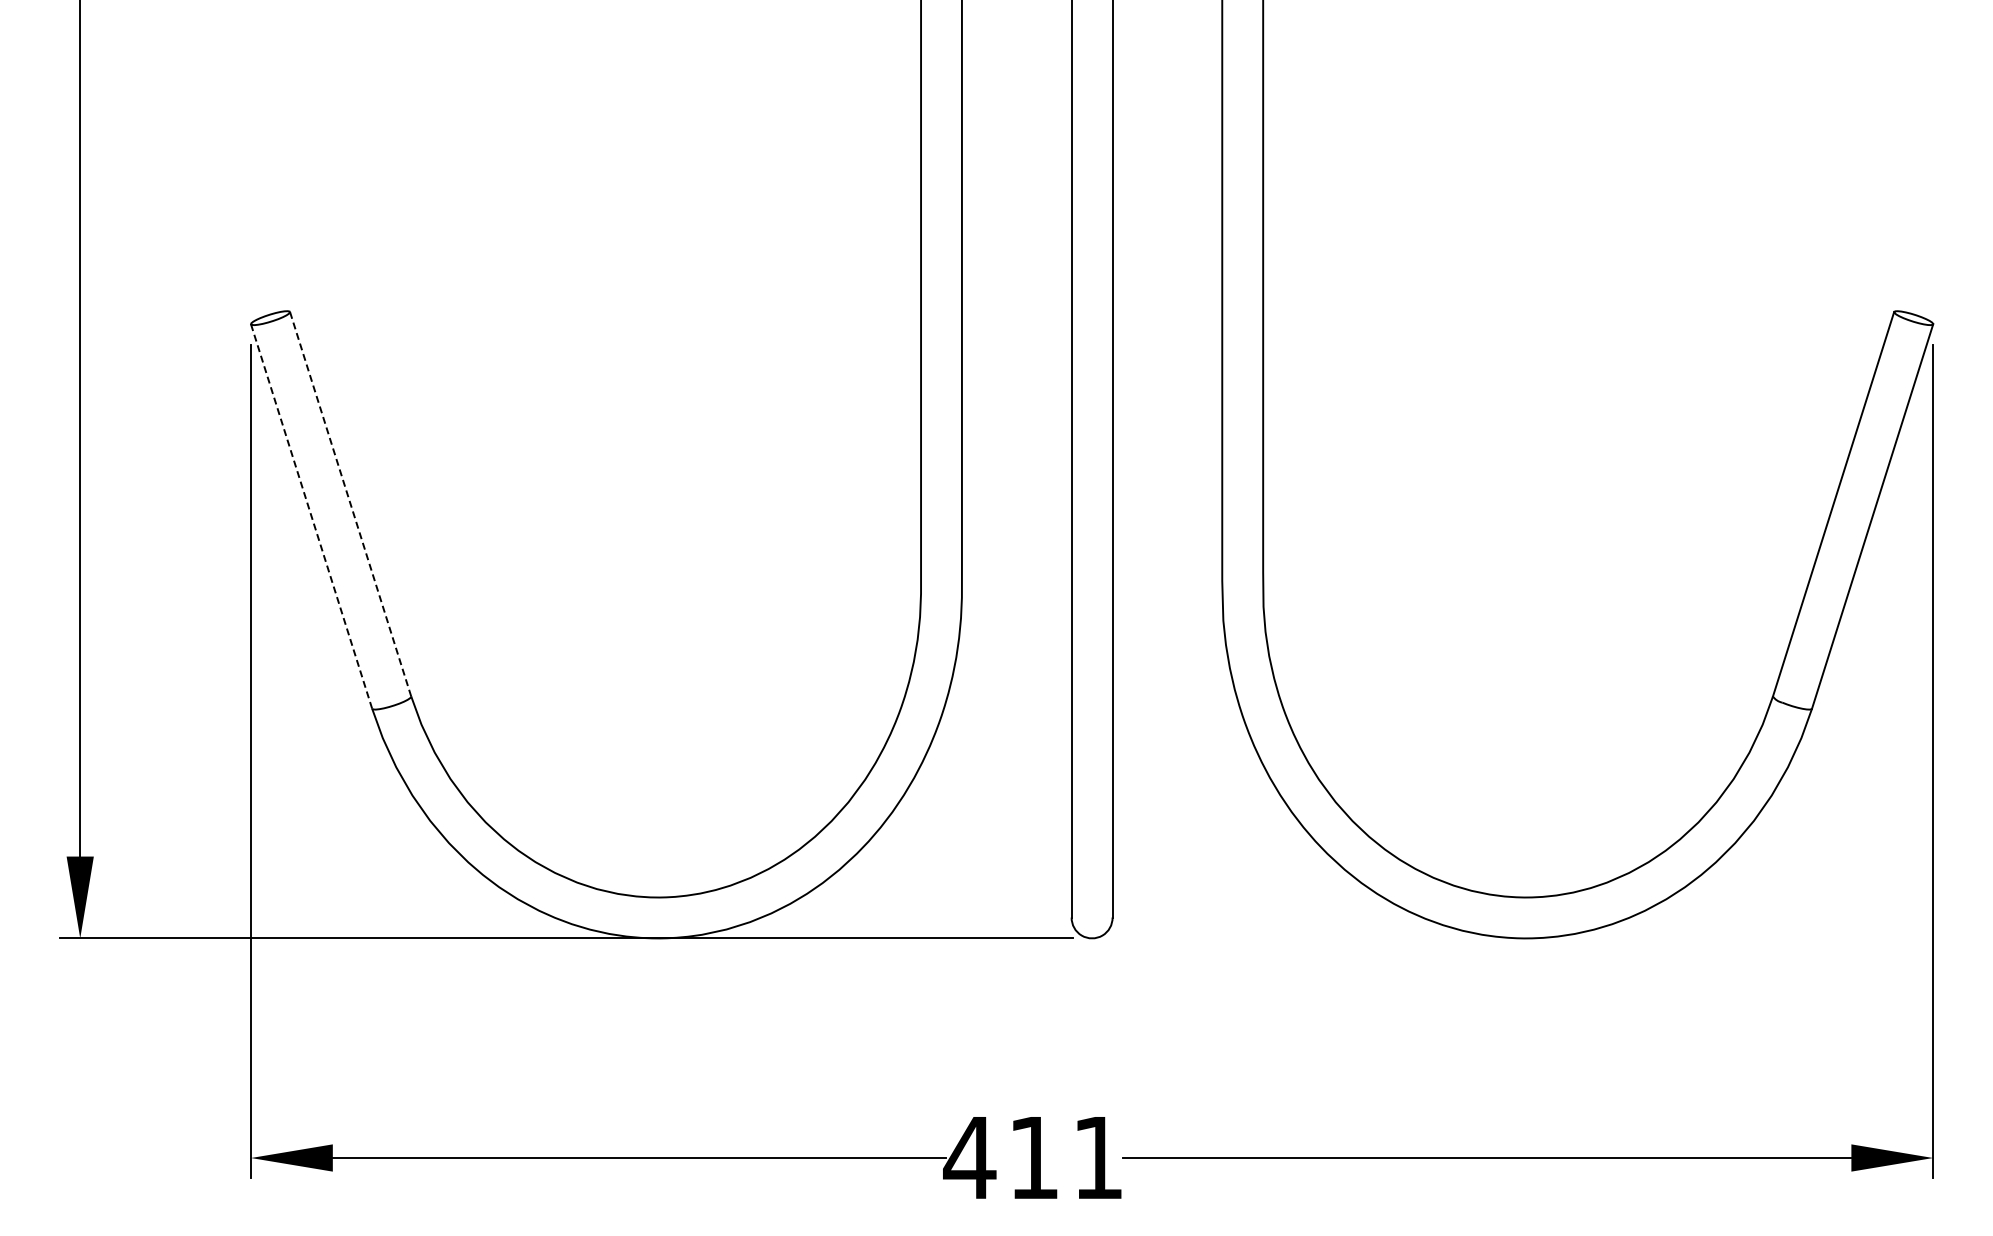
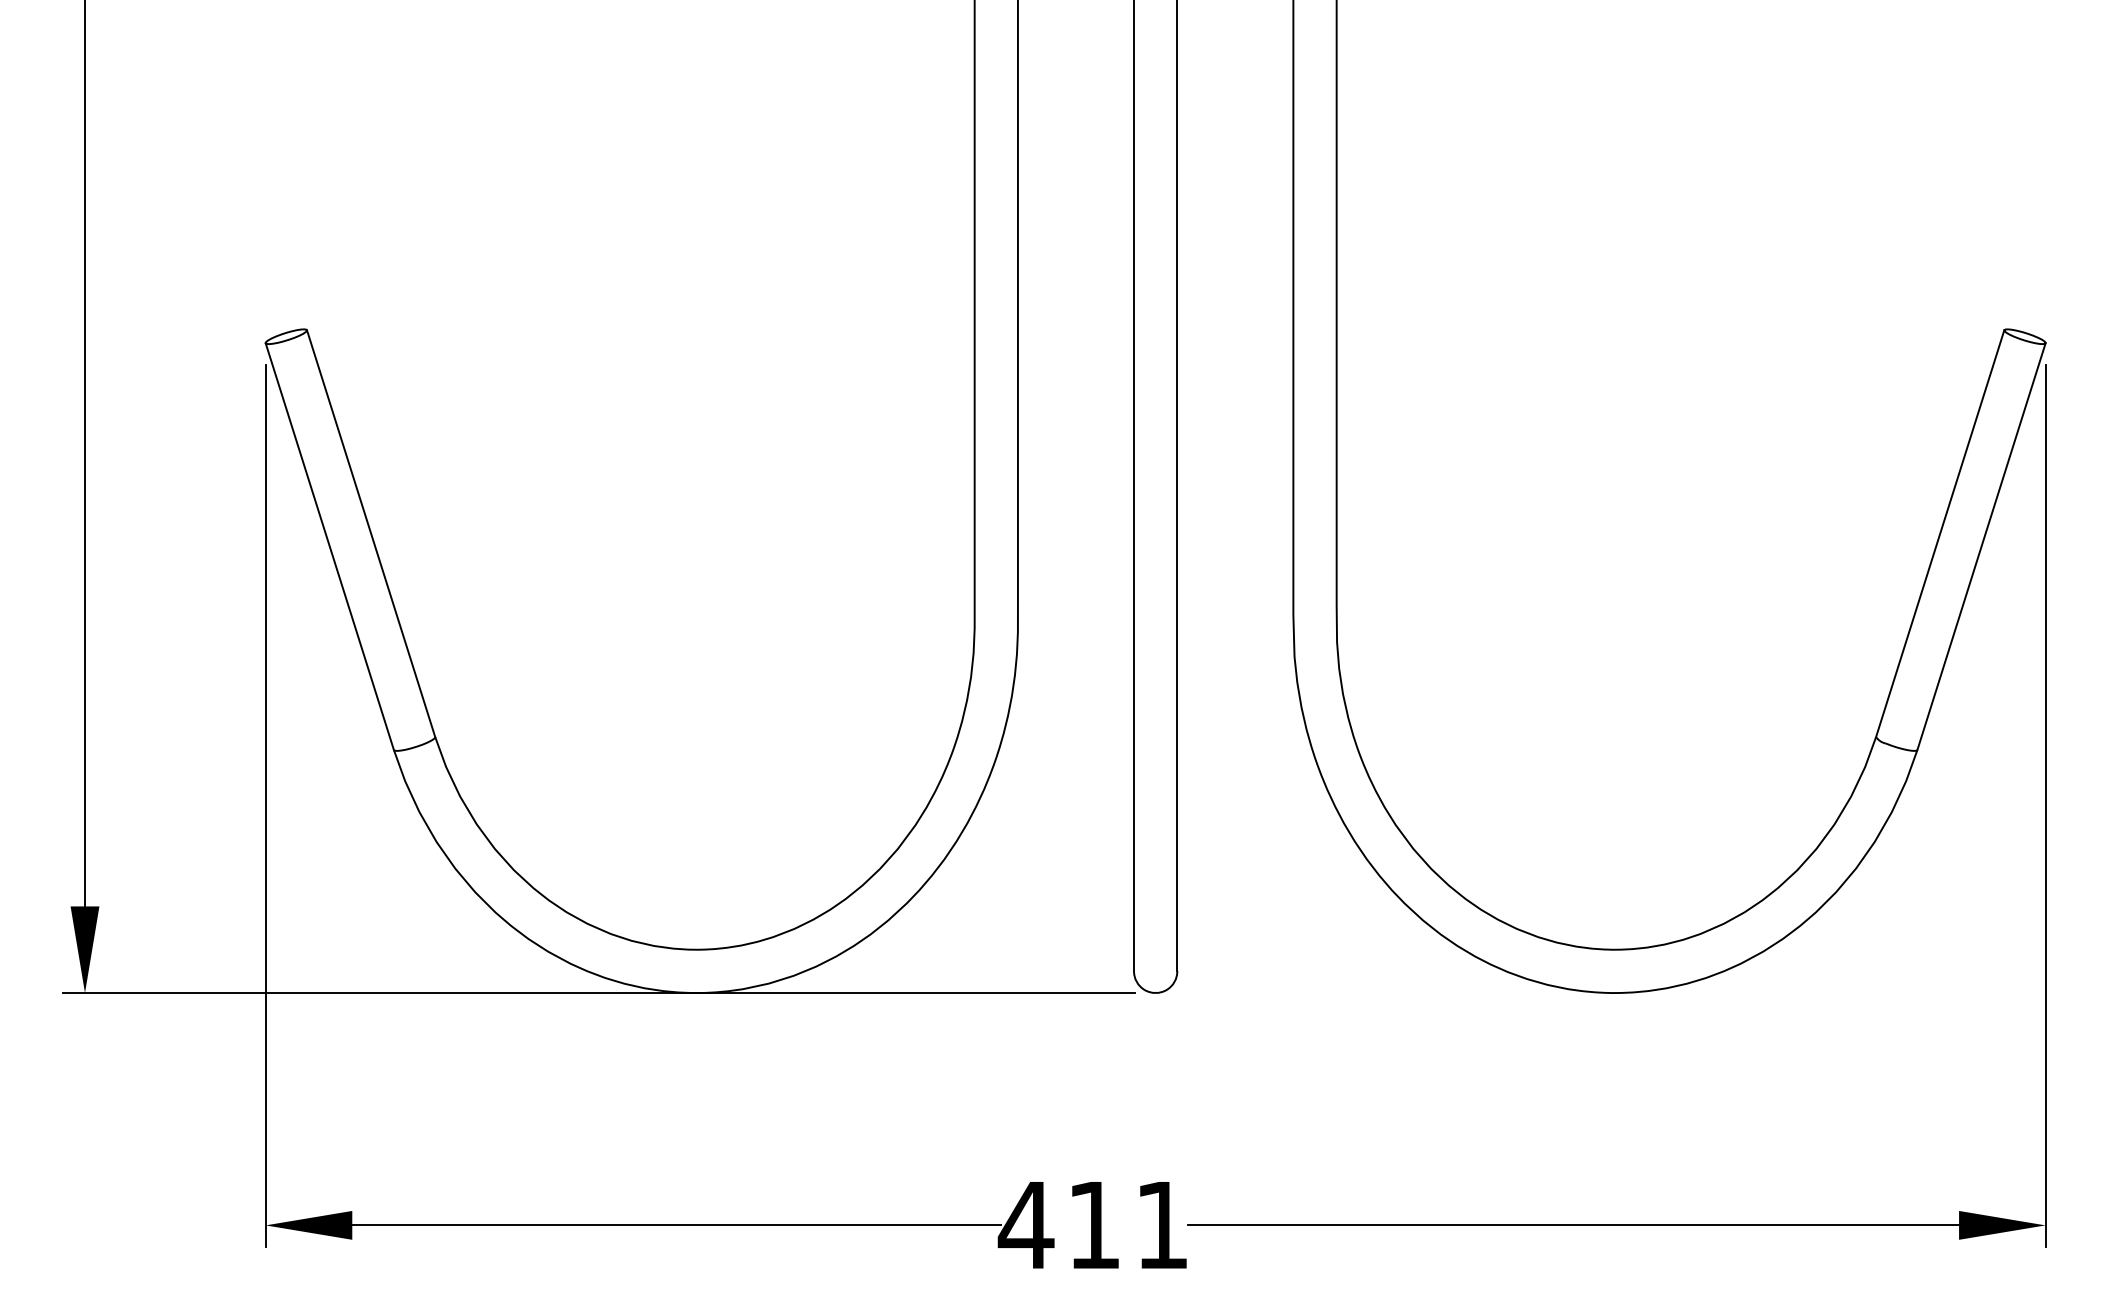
line: (350, 504) -> (370, 533), dashed -> solid
line: (311, 516) -> (329, 546), dashed -> solid

